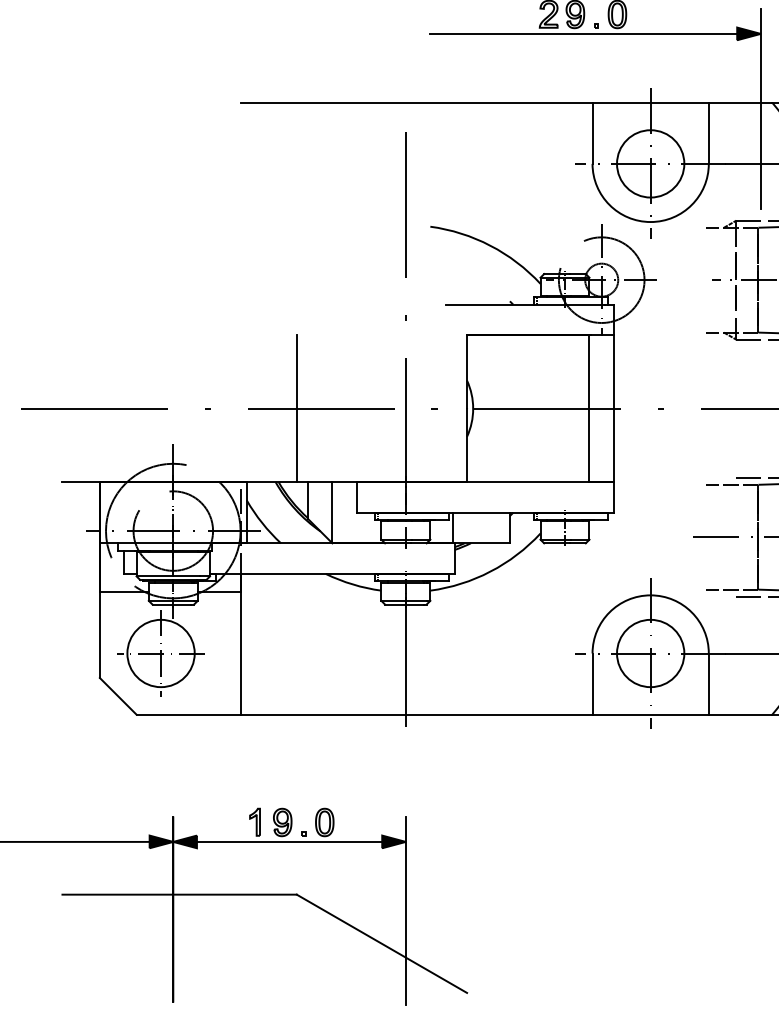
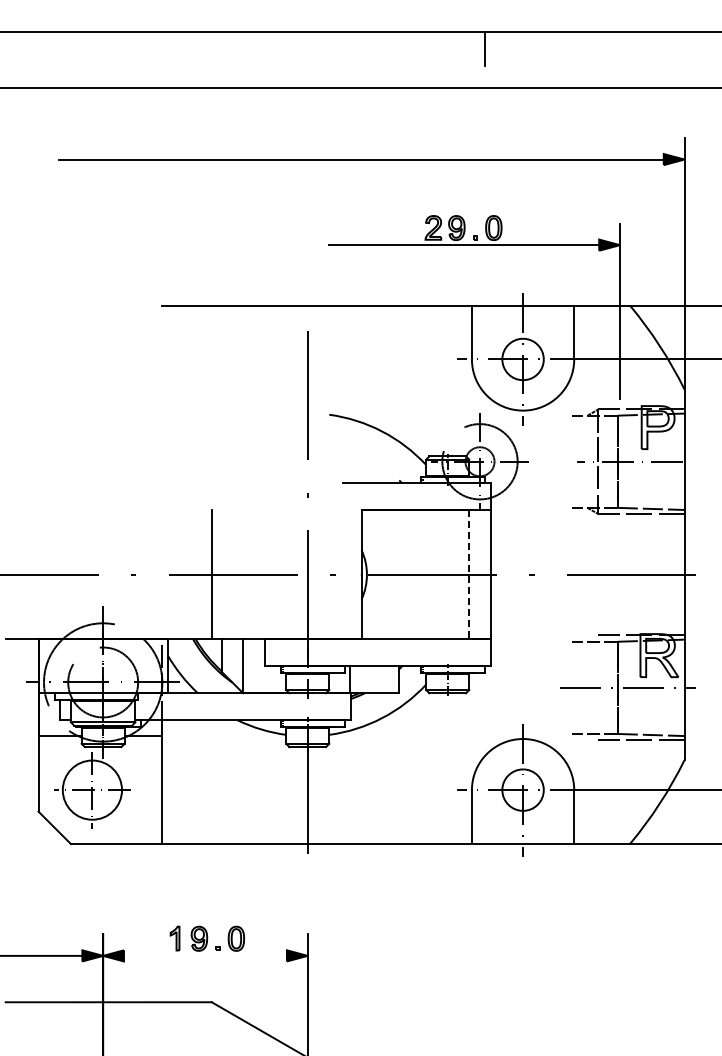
circle: (650, 163) -> (522, 359), size x0.7
line: (589, 408) -> (469, 574), solid -> dashed
circle: (650, 652) -> (522, 789), size x0.7
line: (288, 841) -> (204, 955), removed

